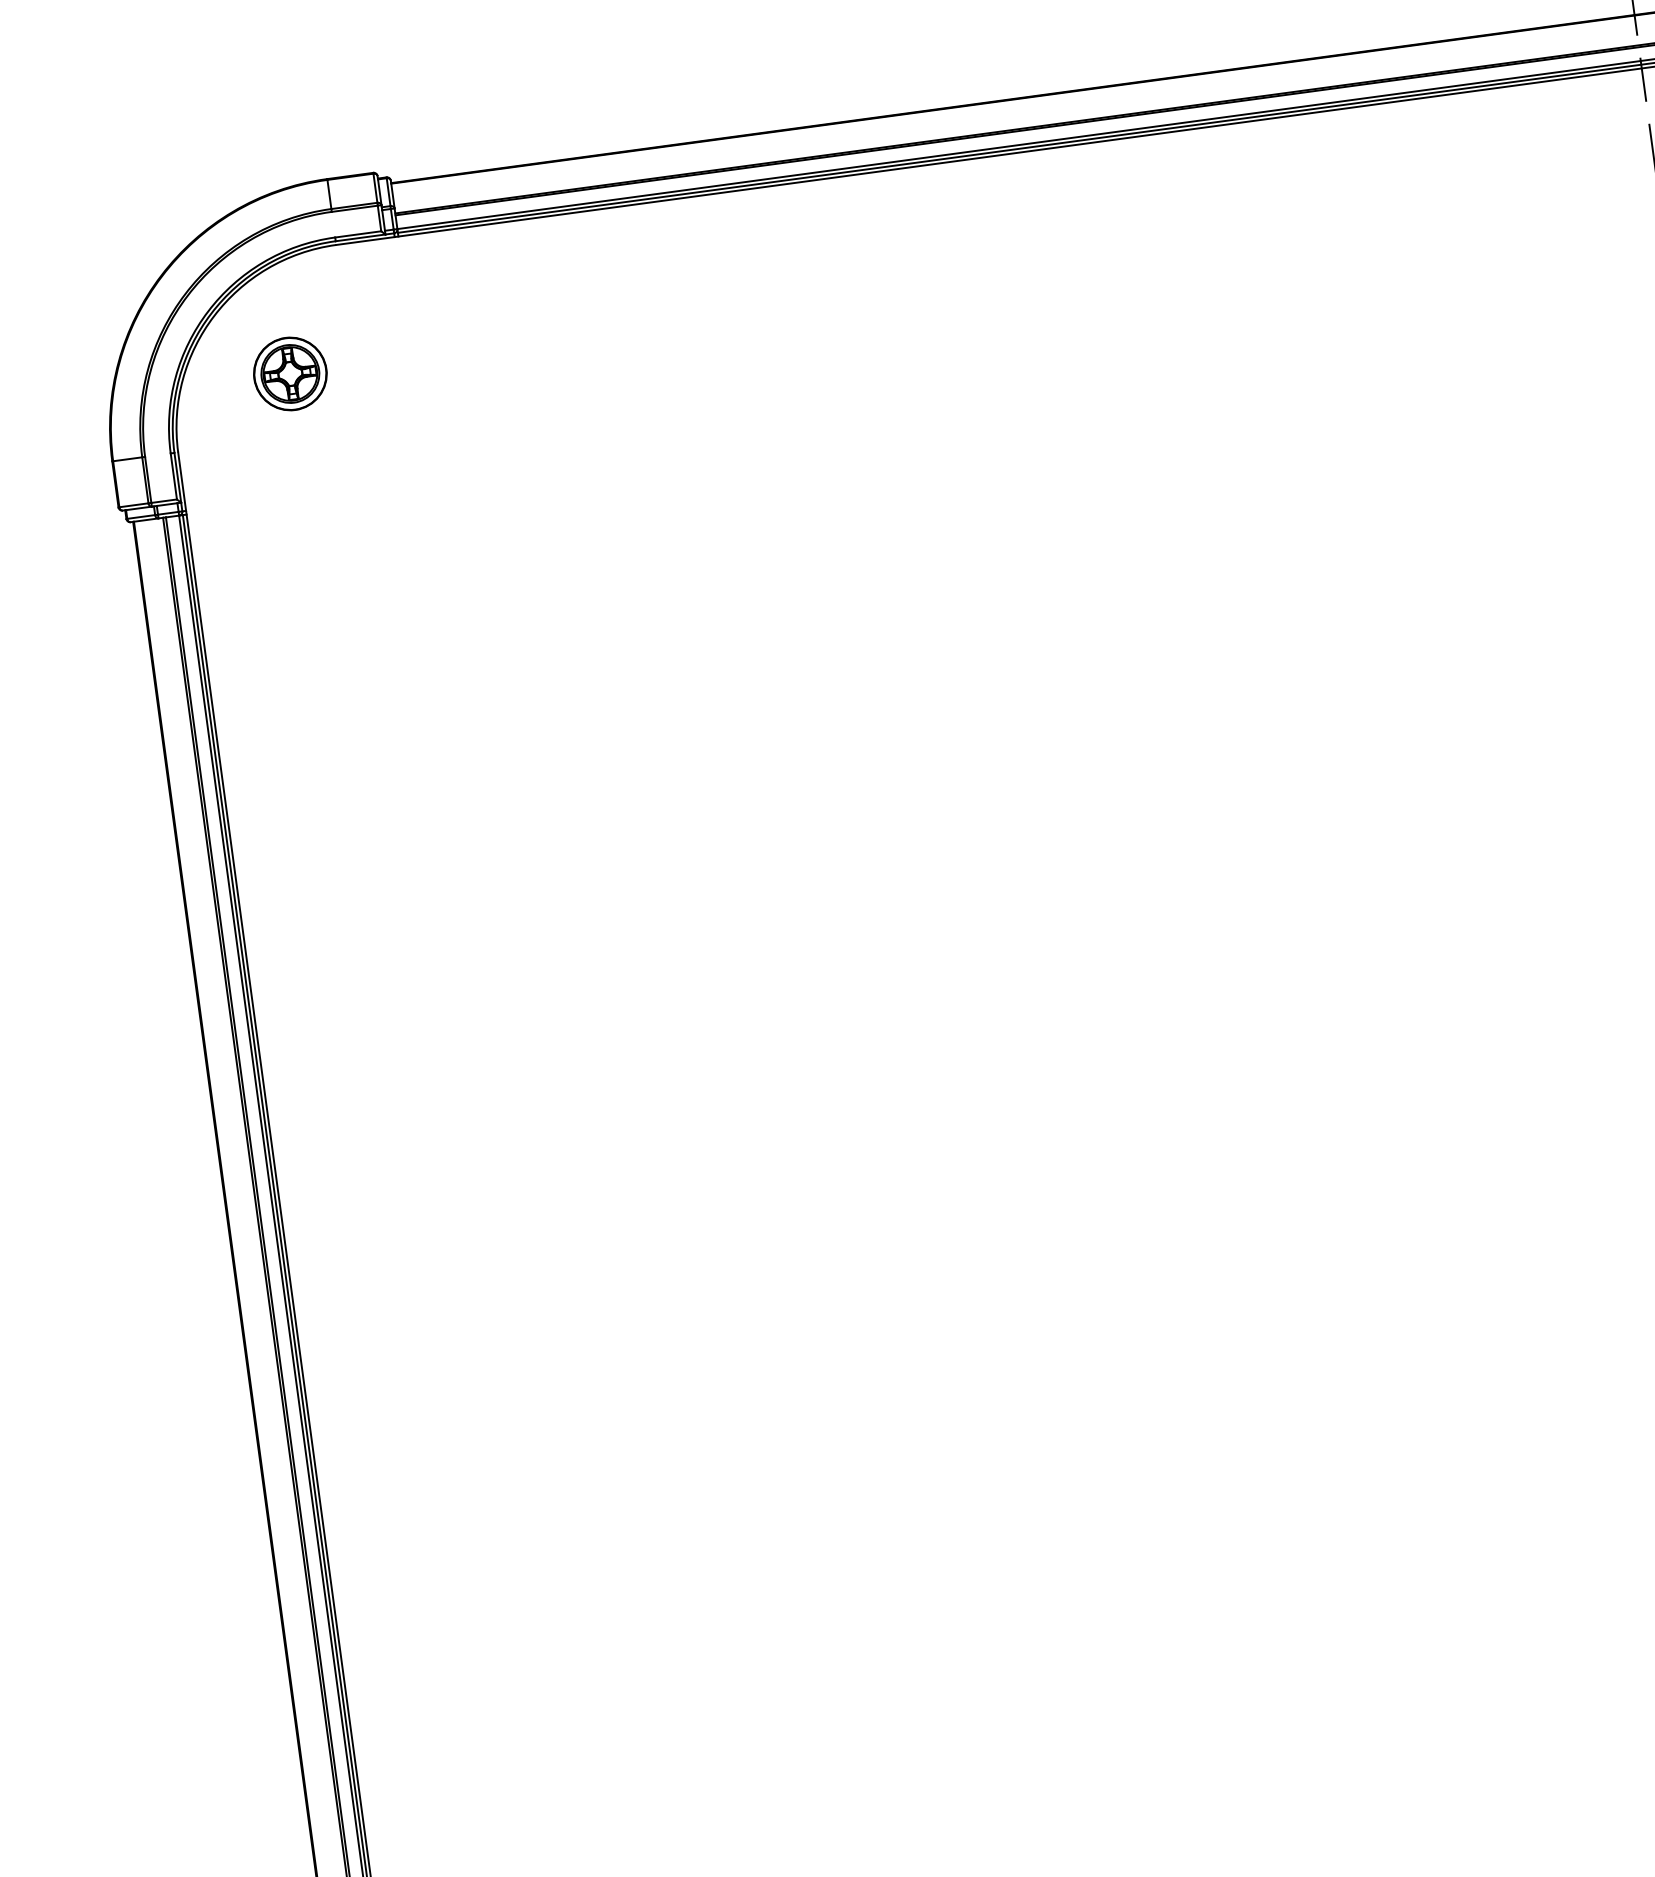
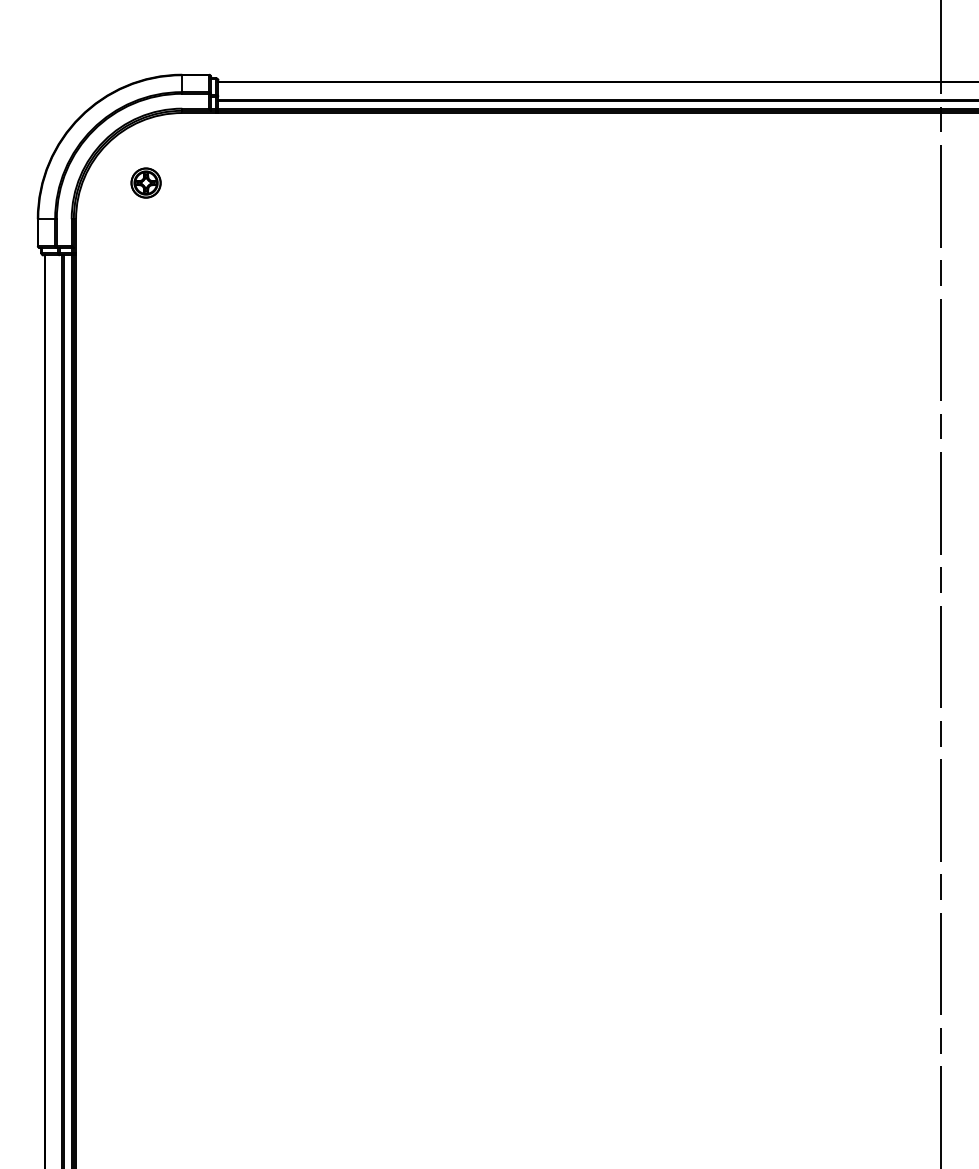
part: (289, 373) -> (145, 182), size x0.7

